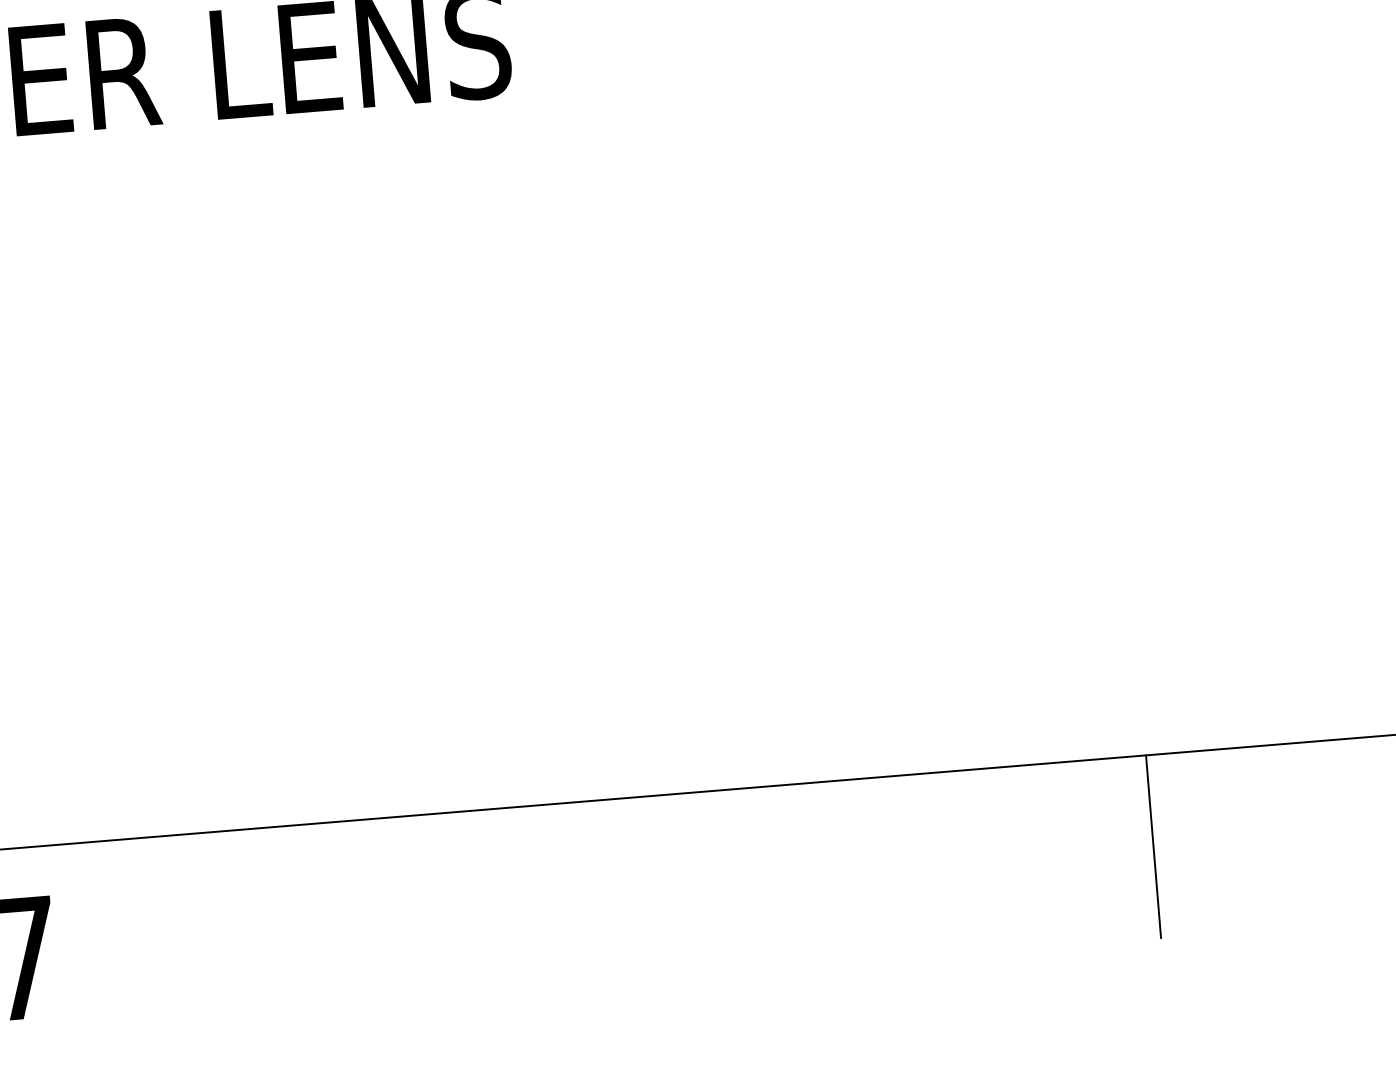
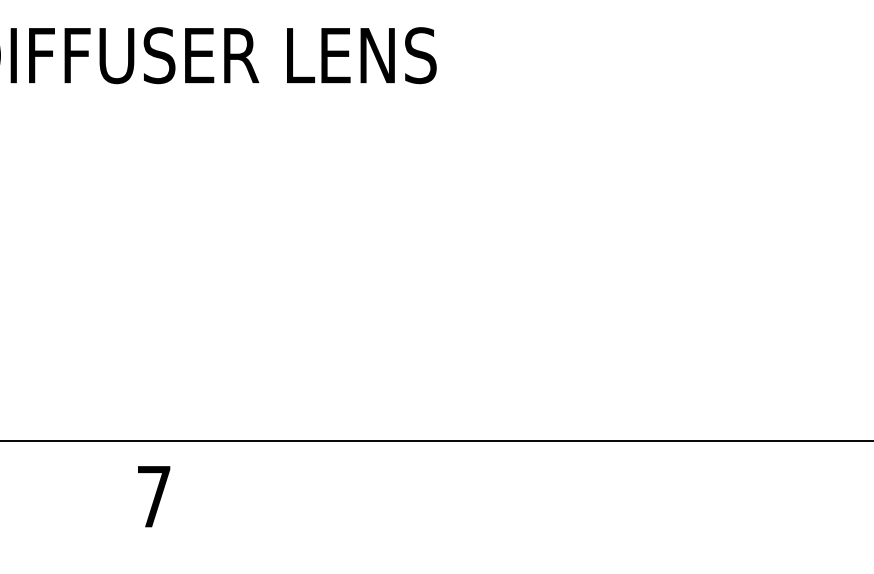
line: (1154, 845) -> (727, 486), removed

